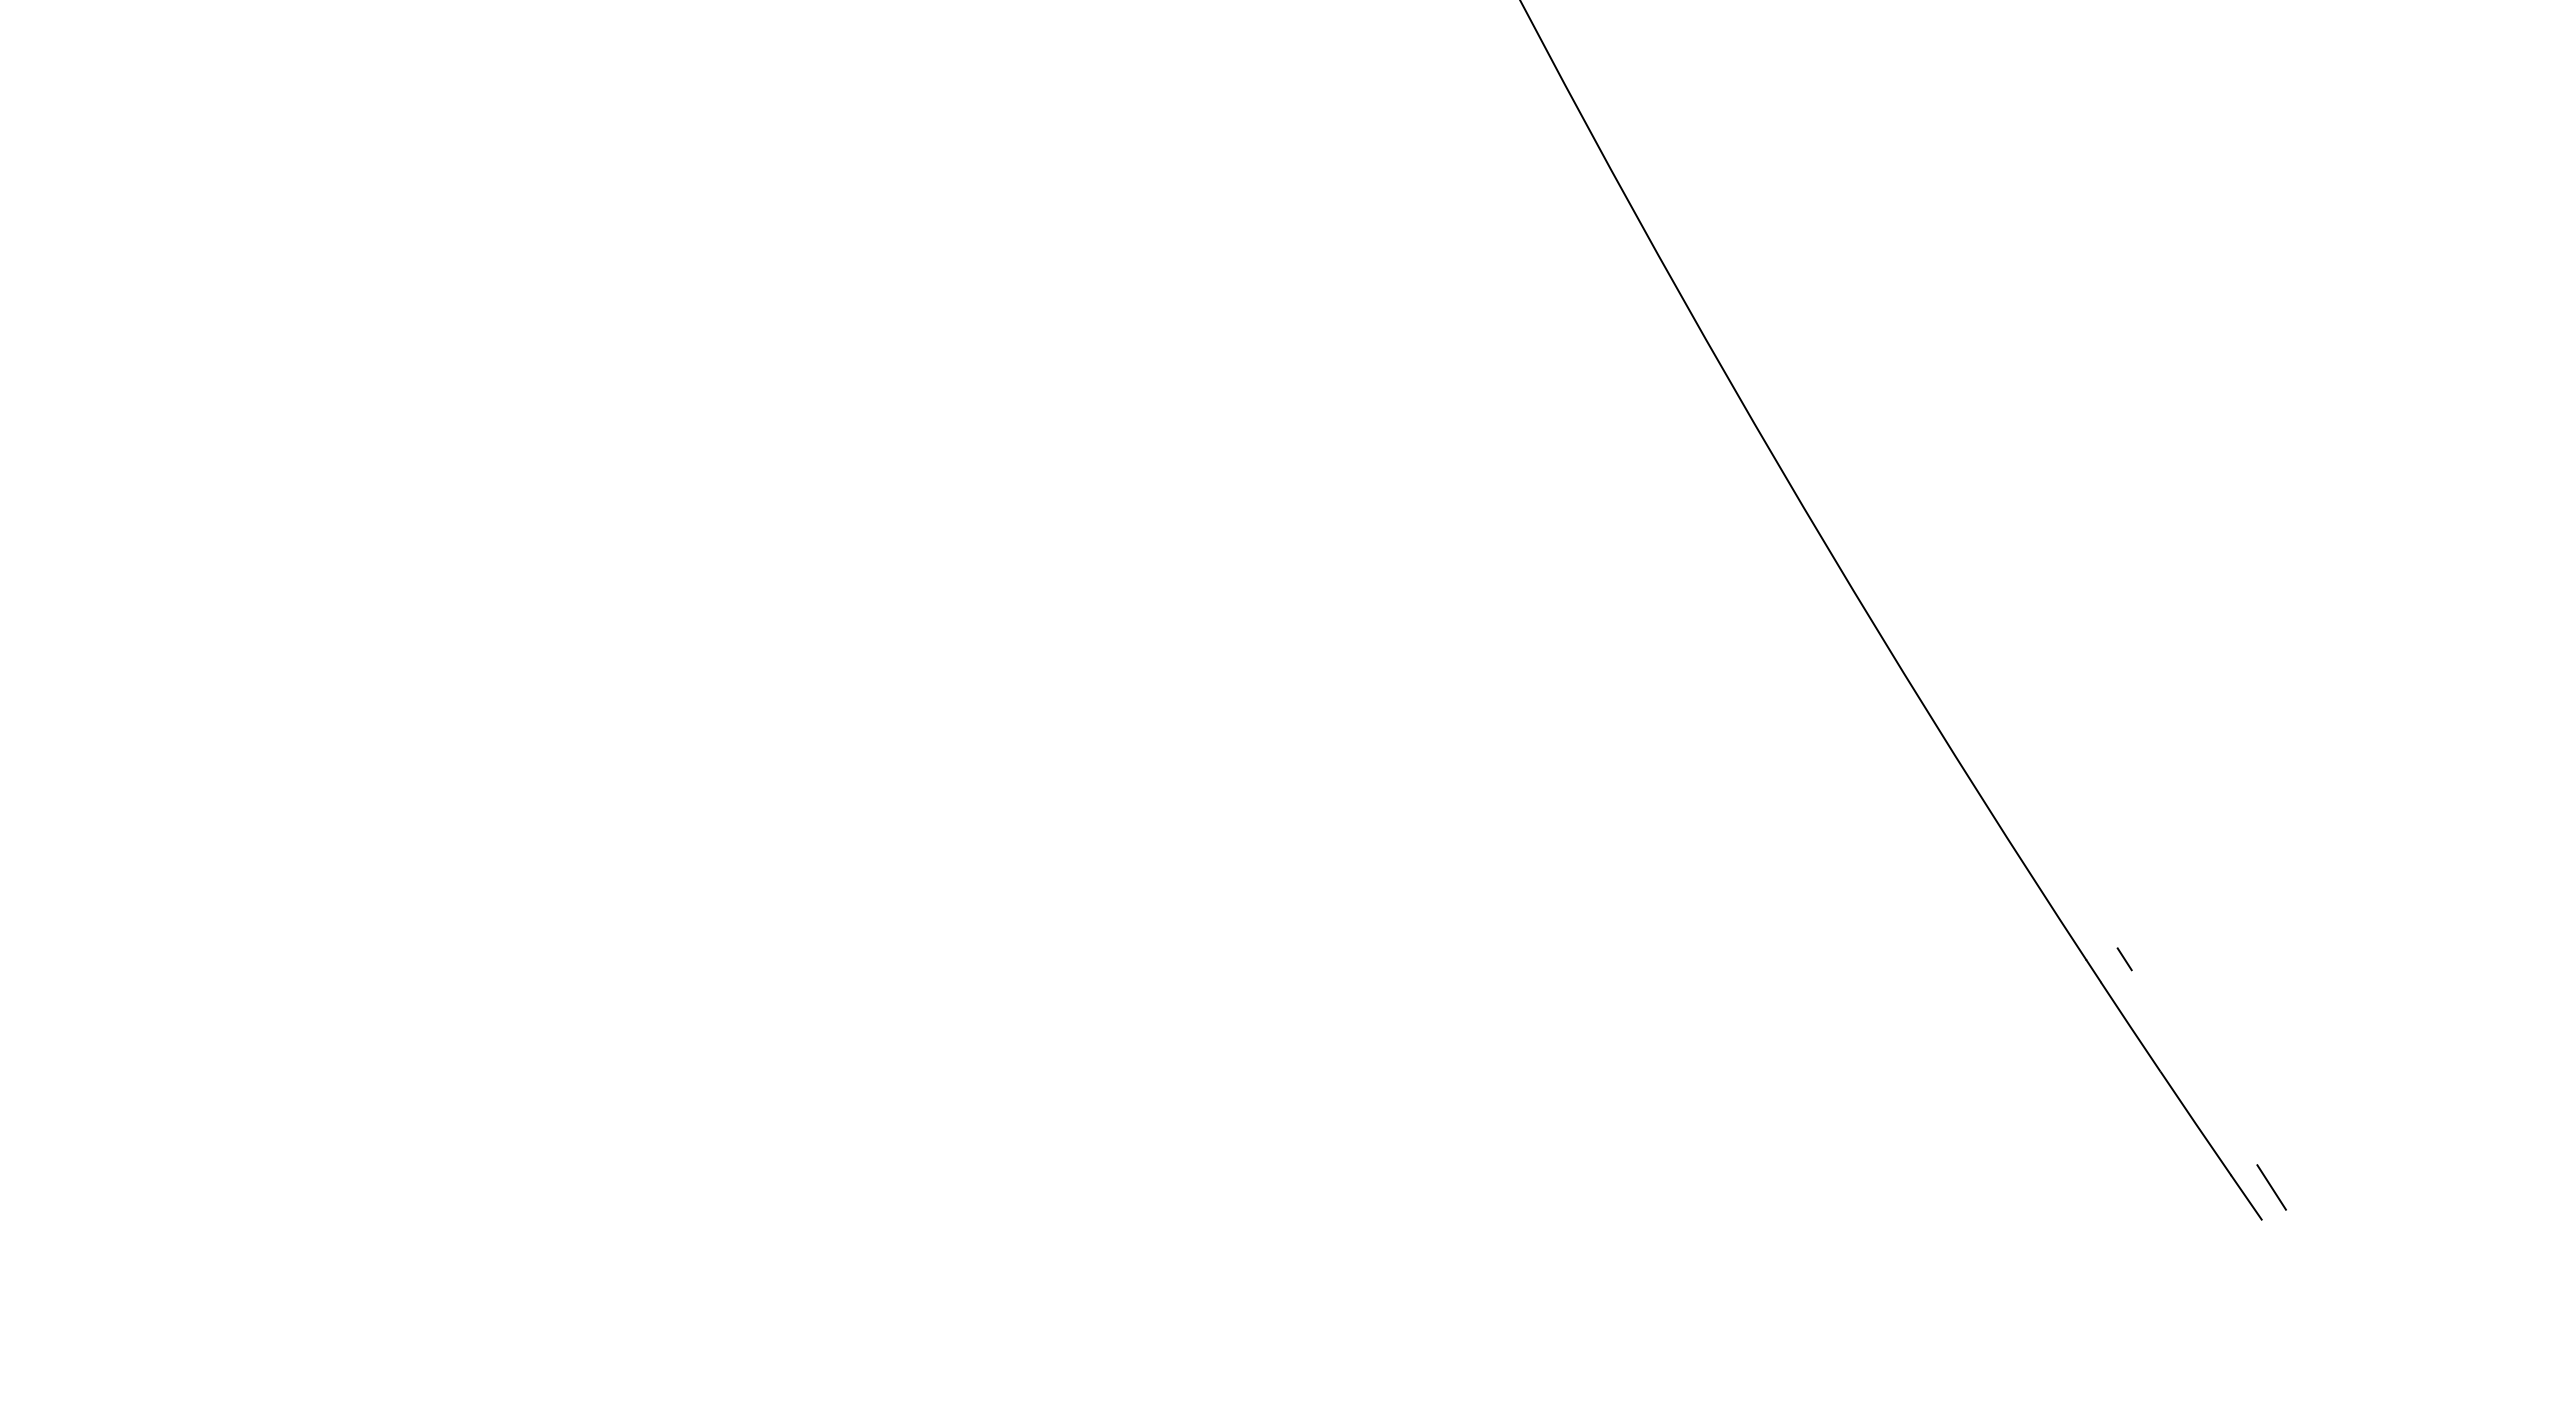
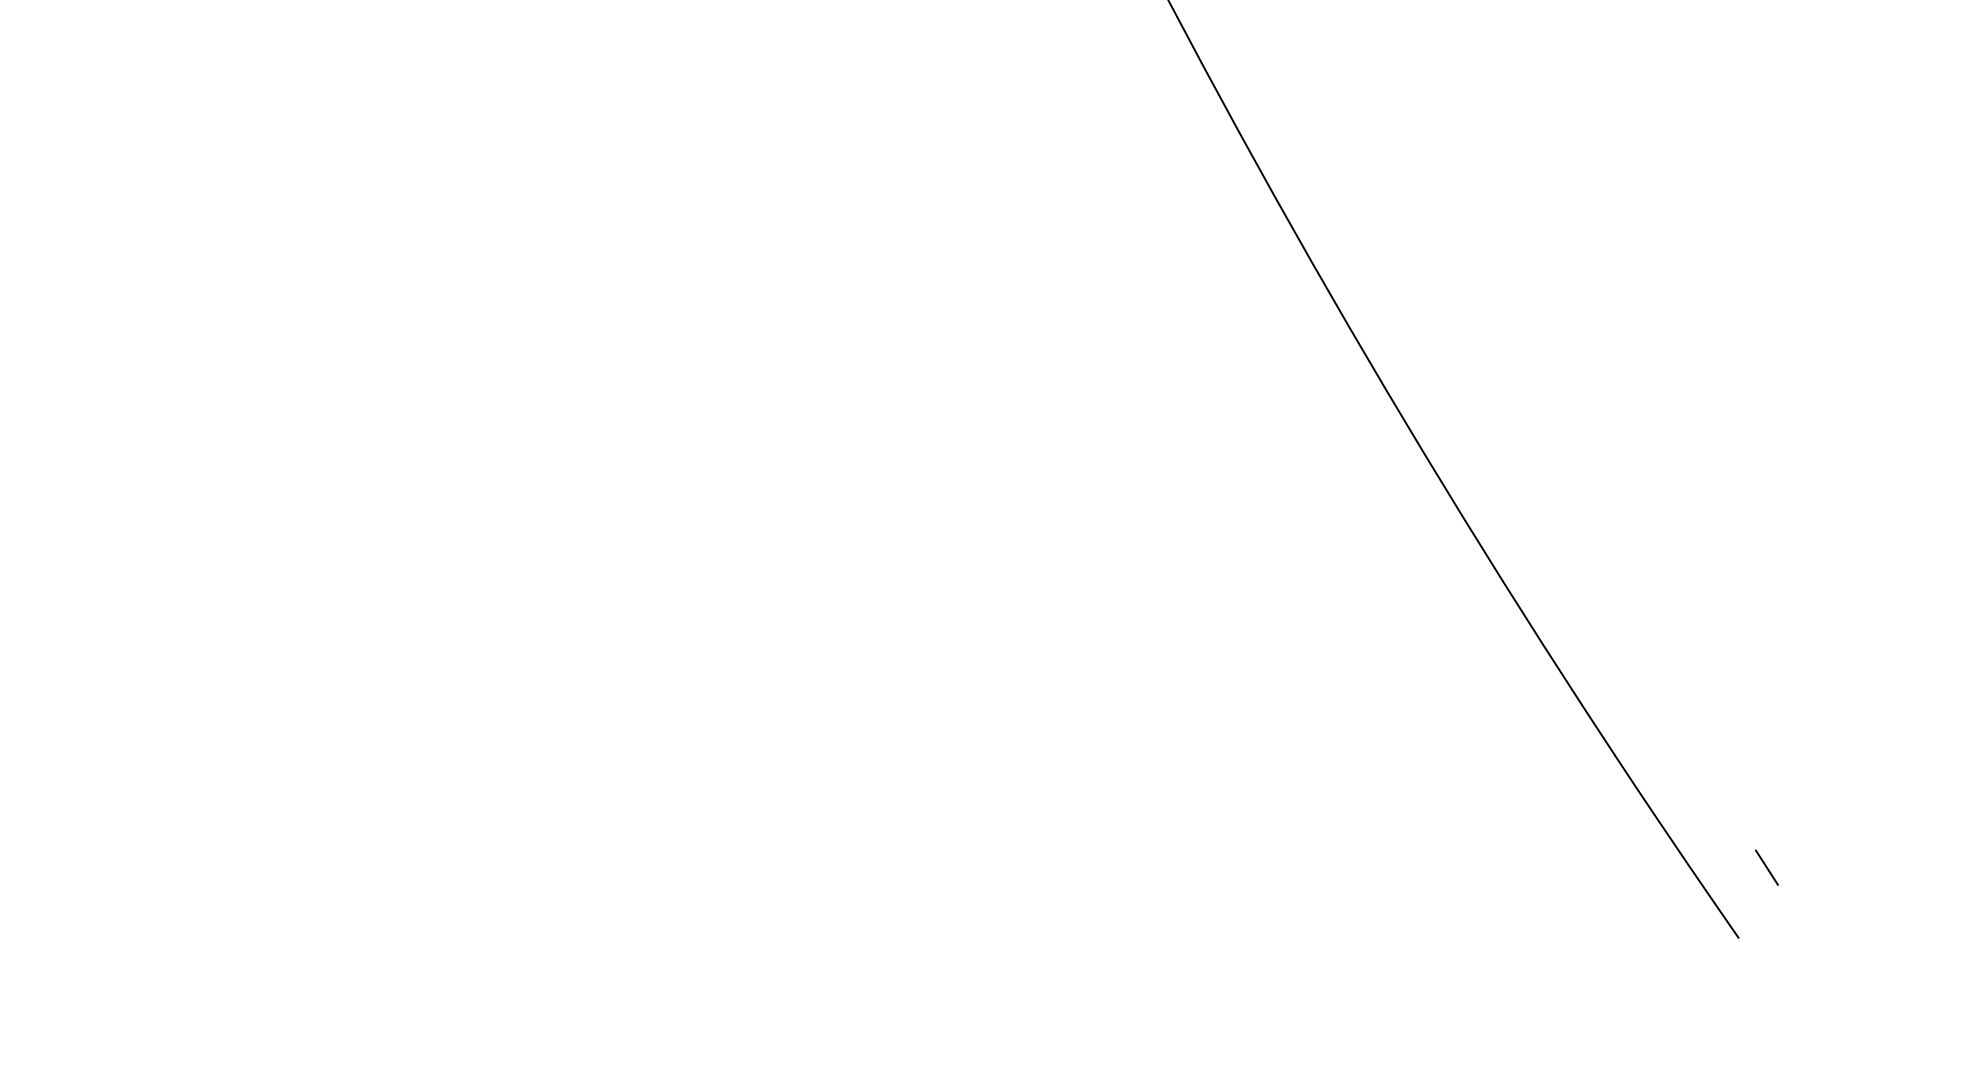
line: (2124, 959) -> (1633, 737), removed
line: (2271, 1187) -> (1766, 867), moved

